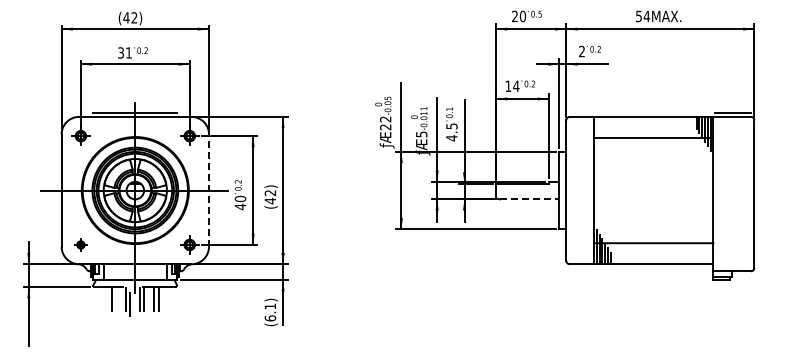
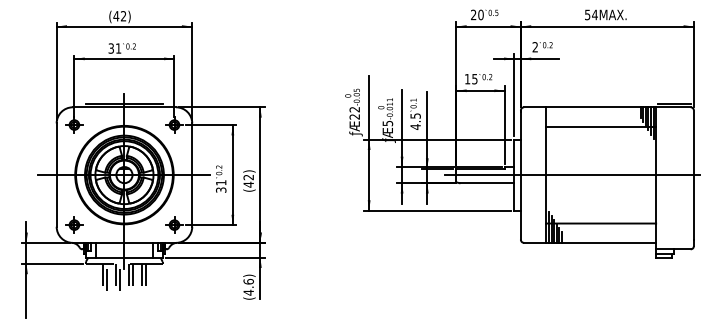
text: (516, 86) -> (475, 79), 14 -> 15
line: (209, 190) -> (192, 175), dashed -> solid
line: (622, 190) -> (572, 175), added
line: (529, 199) -> (487, 183), dashed -> solid
text: (240, 202) -> (221, 186), 40 -> 31
part: (80, 244) -> (74, 224), size x1.43
line: (116, 301) -> (107, 277), added
text: (270, 312) -> (248, 287), 6.1 -> 4.6

